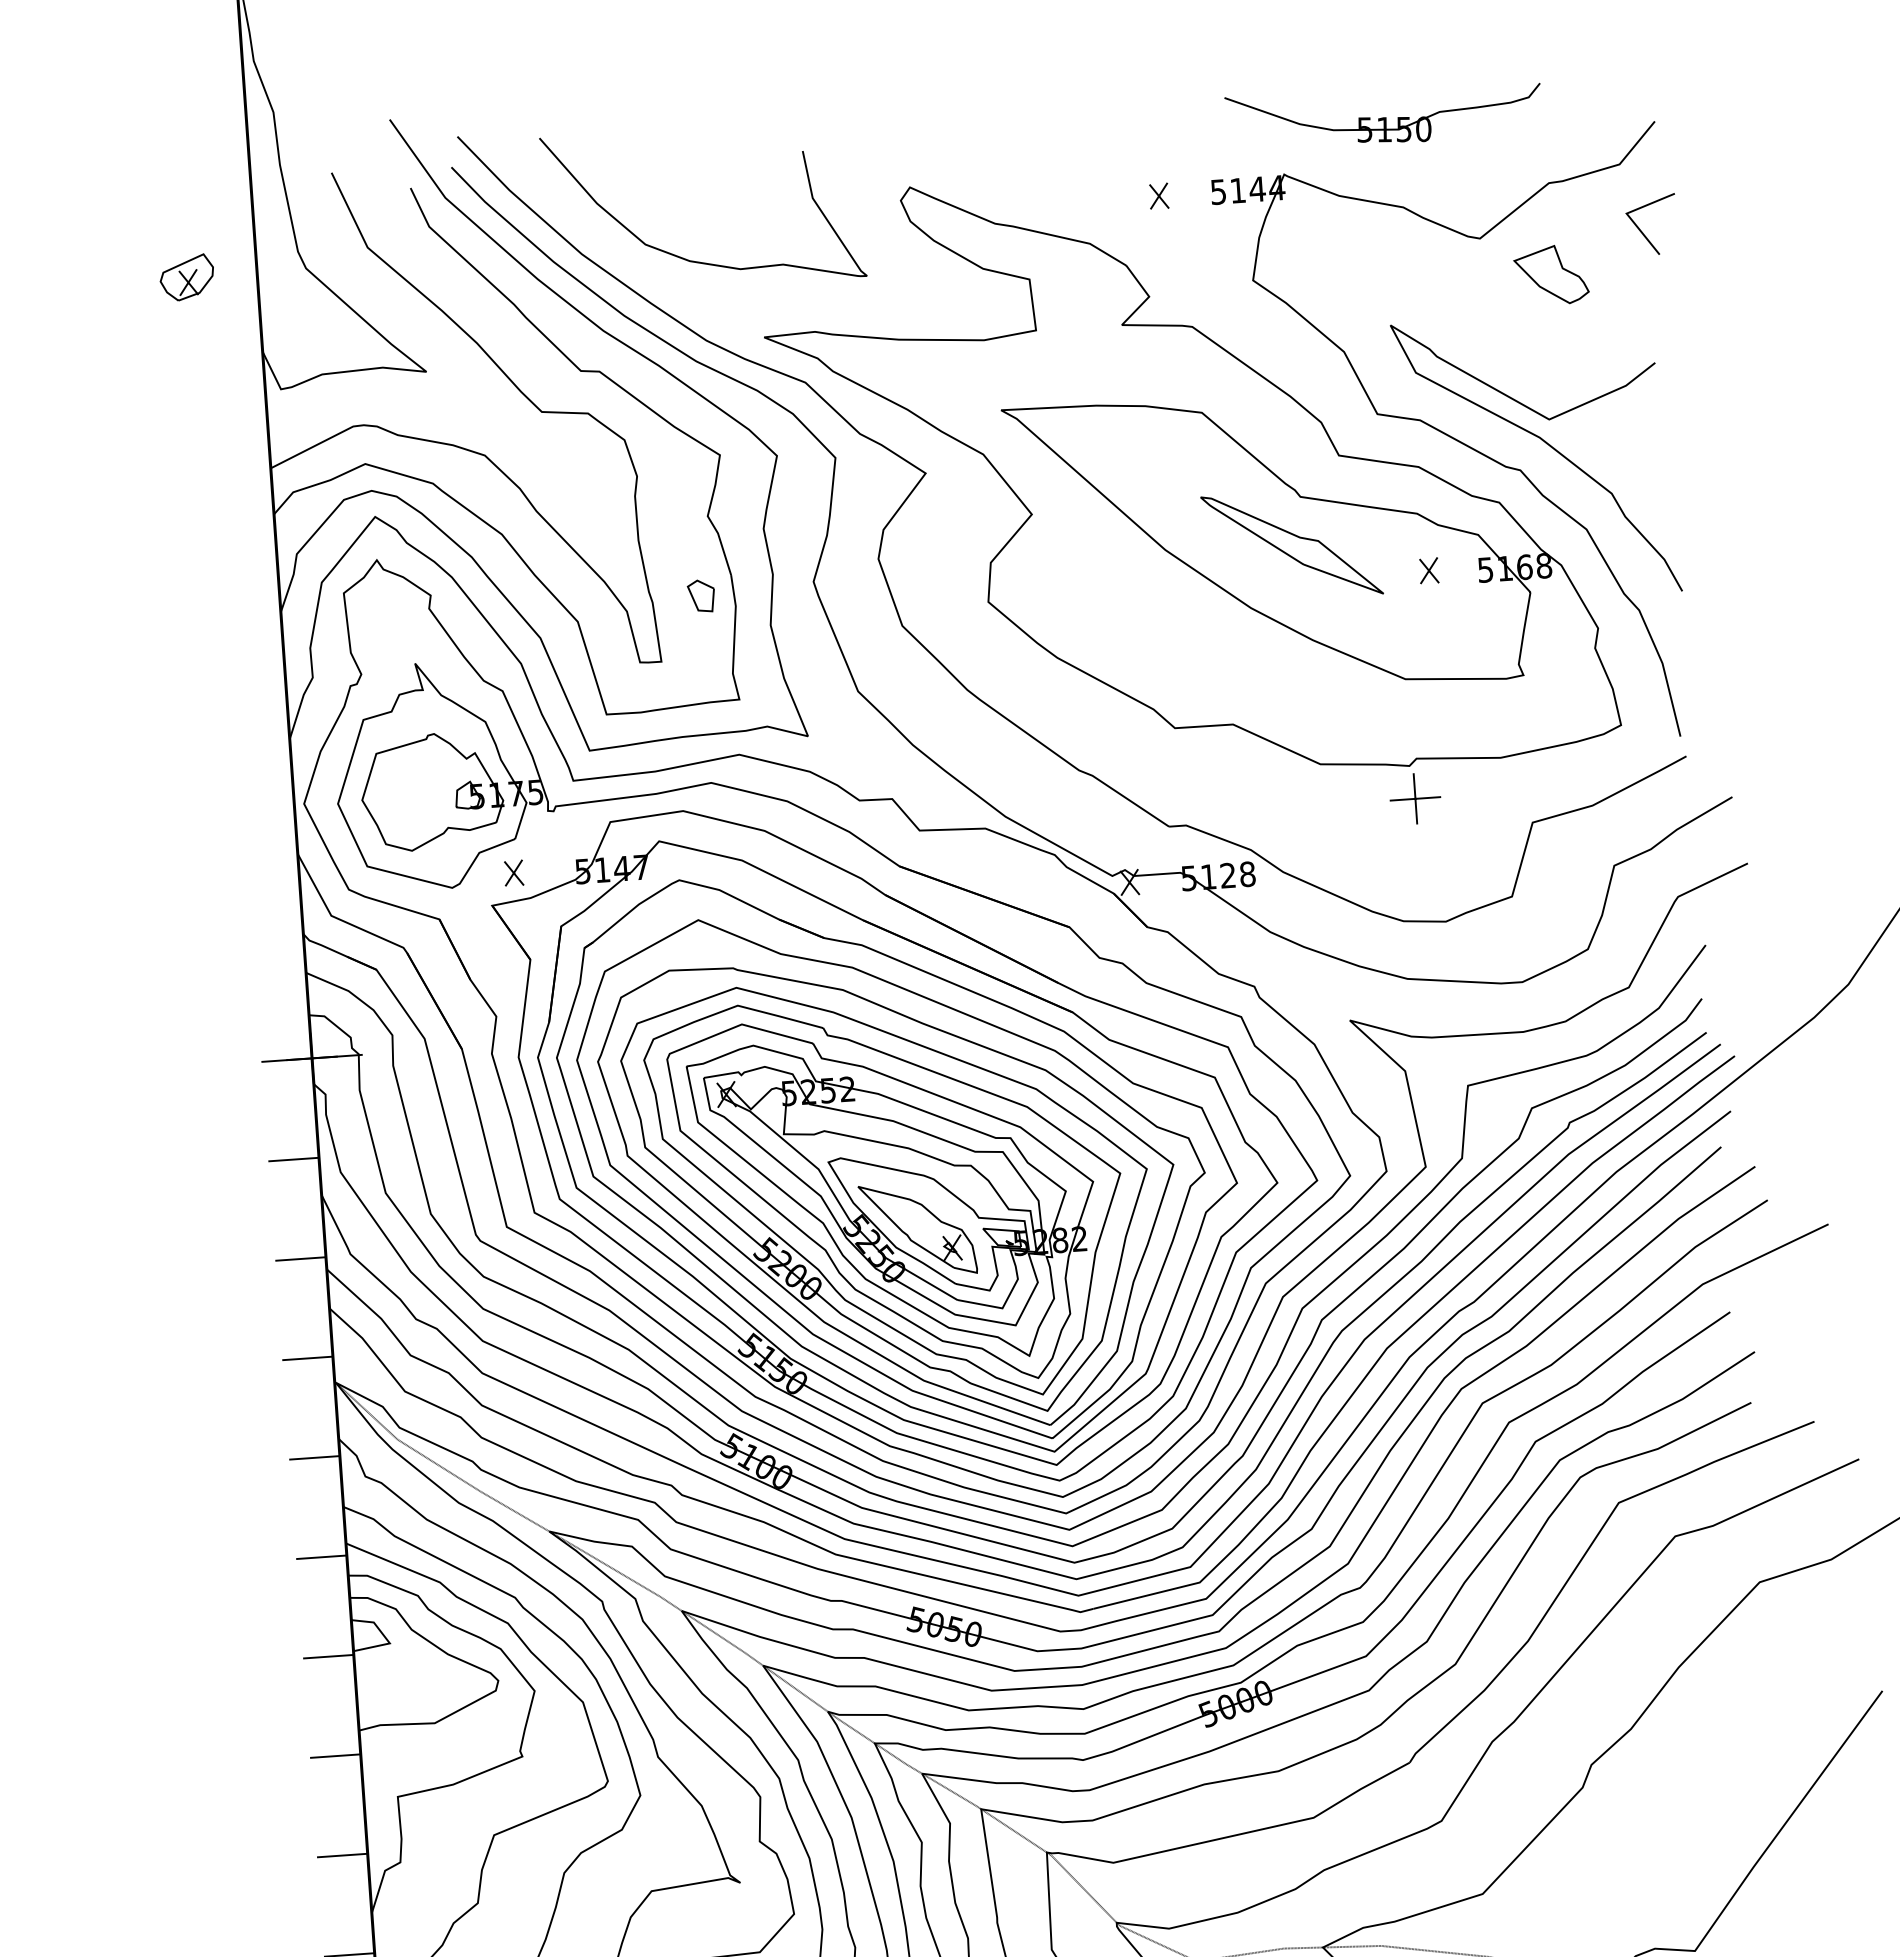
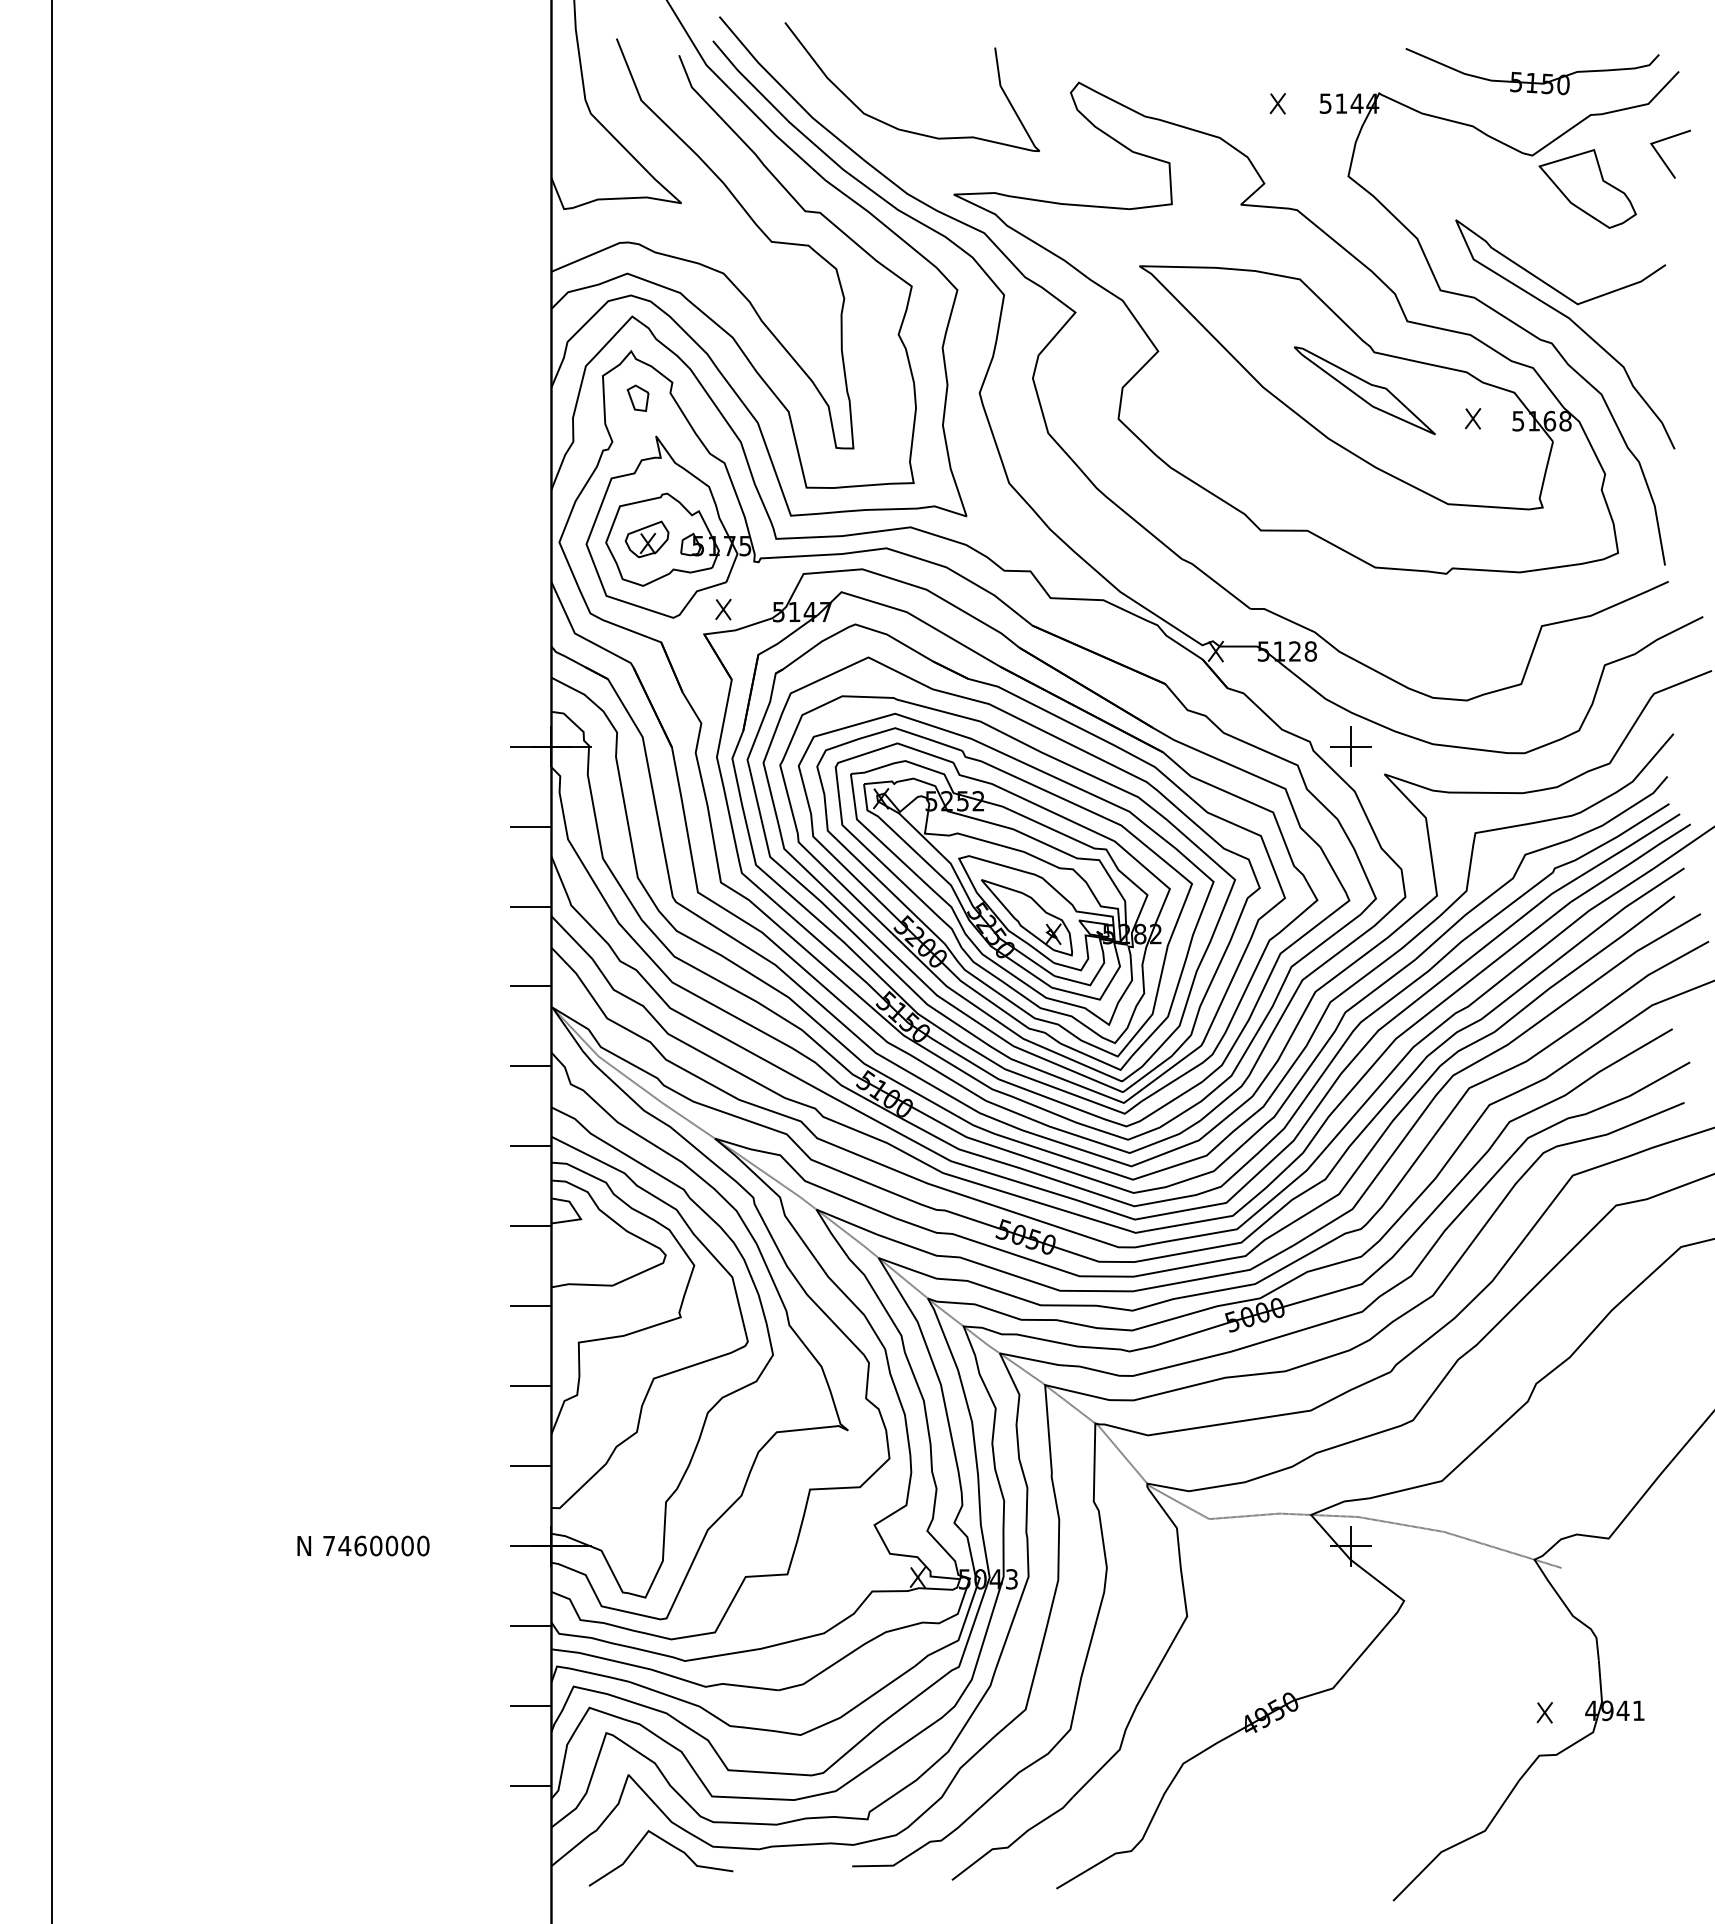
part: (1384, 115) -> (1532, 71), moved
part: (1551, 274) -> (1587, 188), size x1.67
part: (186, 277) -> (646, 539), moved
part: (700, 595) -> (637, 397), moved
part: (1414, 798) -> (1350, 746), moved

